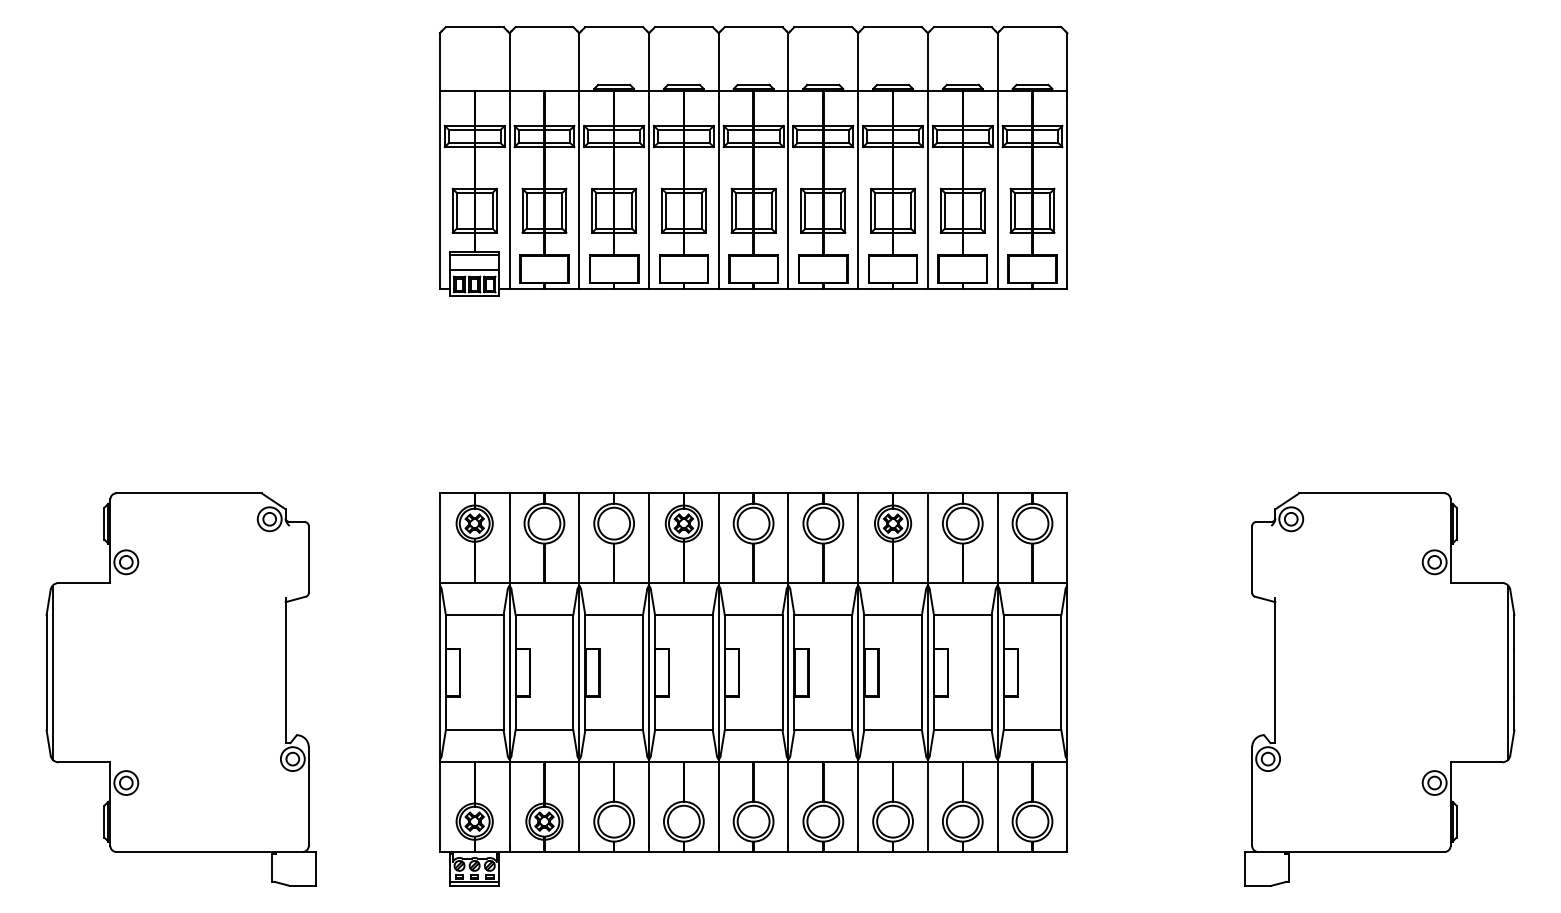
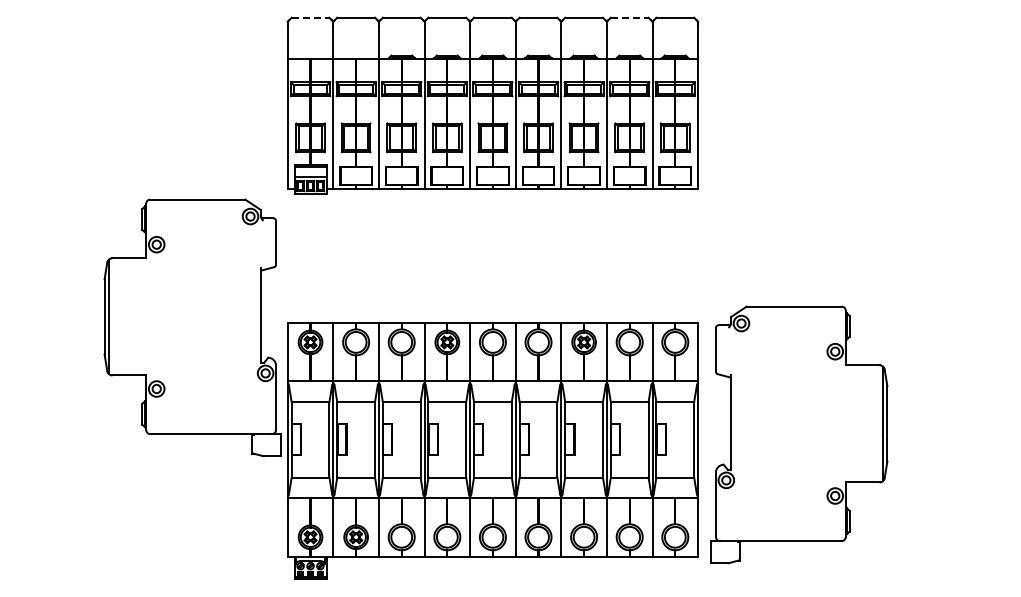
line: (474, 26) -> (310, 17), solid -> dashed
line: (962, 26) -> (629, 17), solid -> dashed
part: (181, 688) -> (192, 327), moved
part: (1379, 688) -> (799, 434), moved

